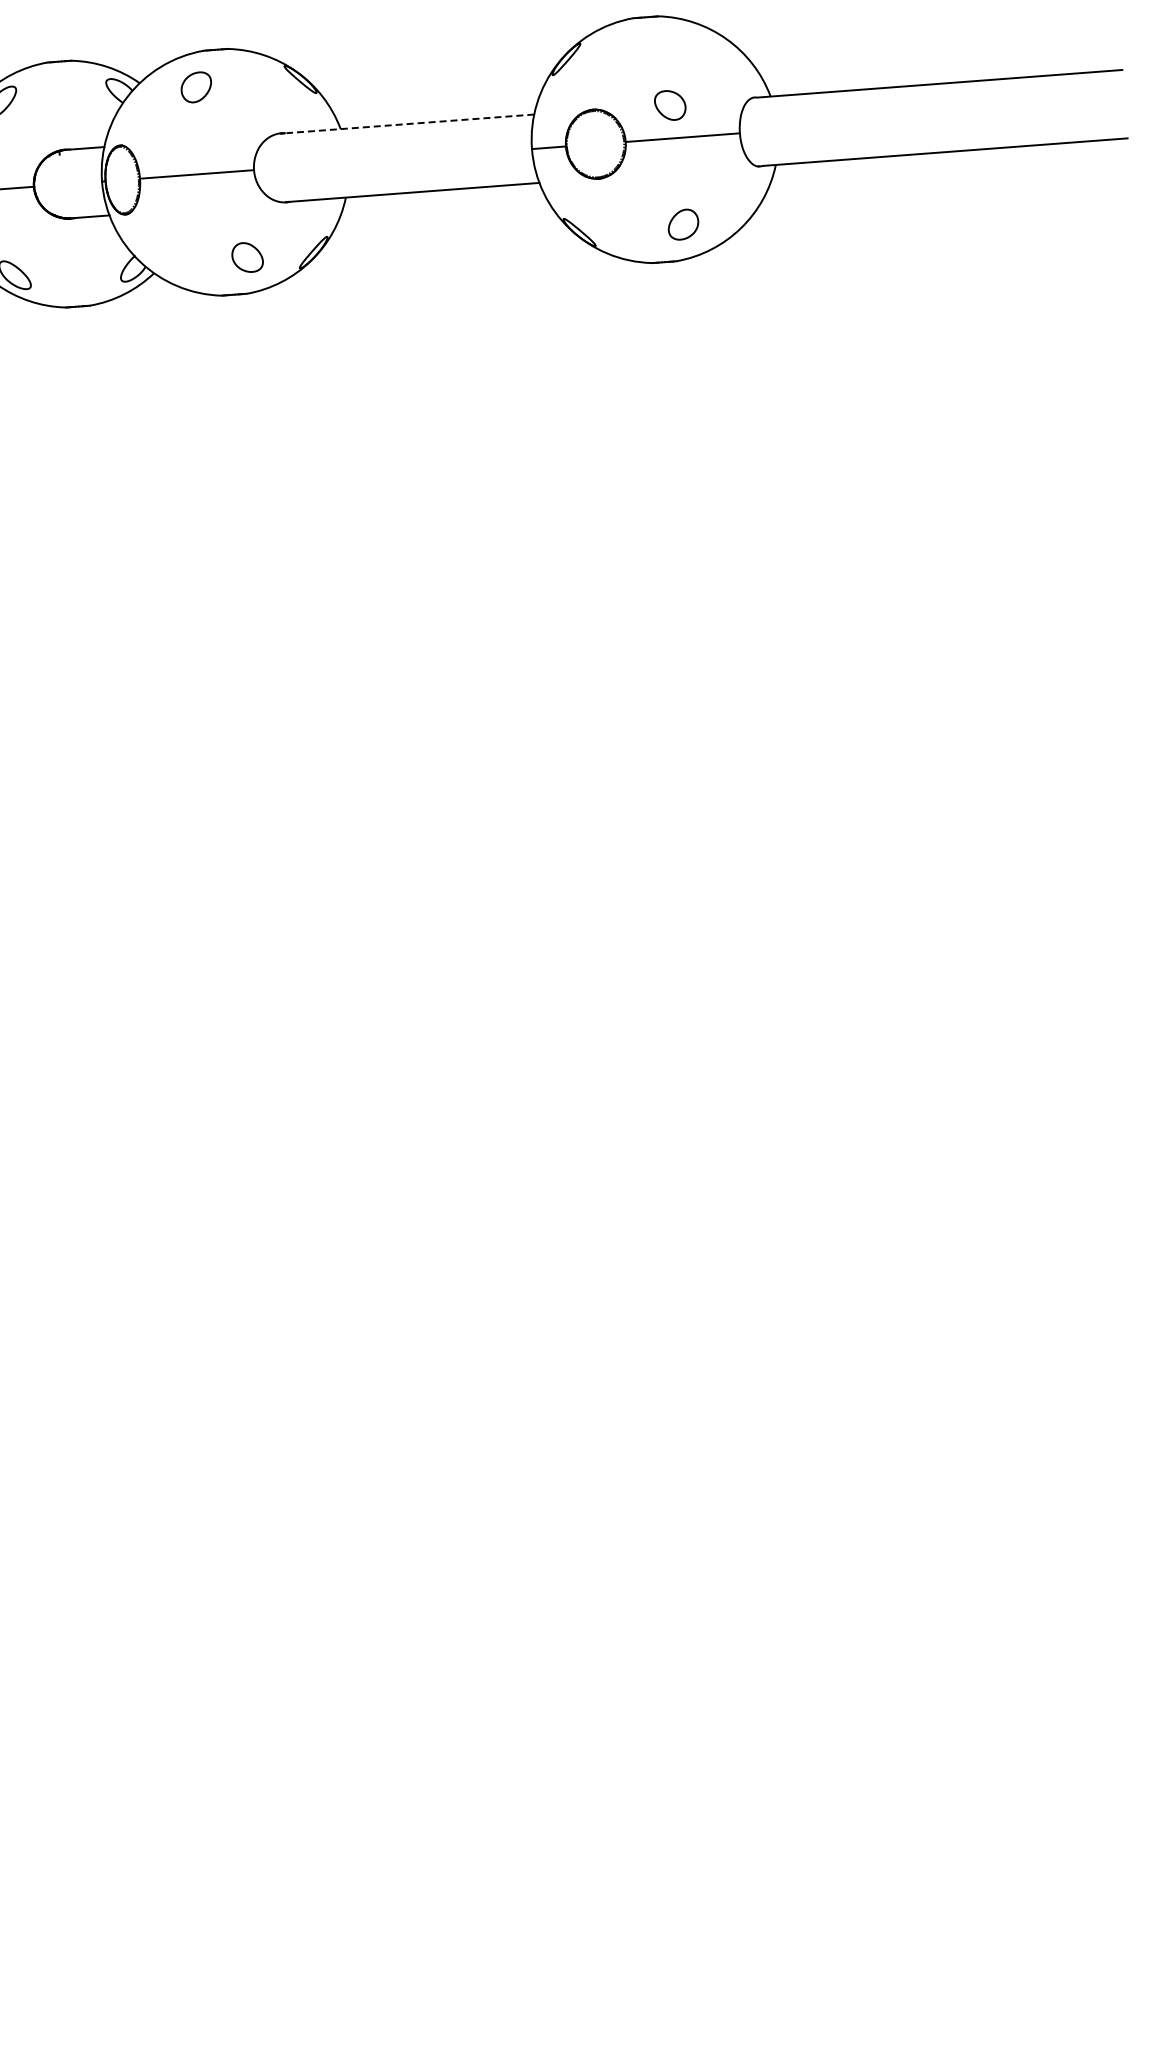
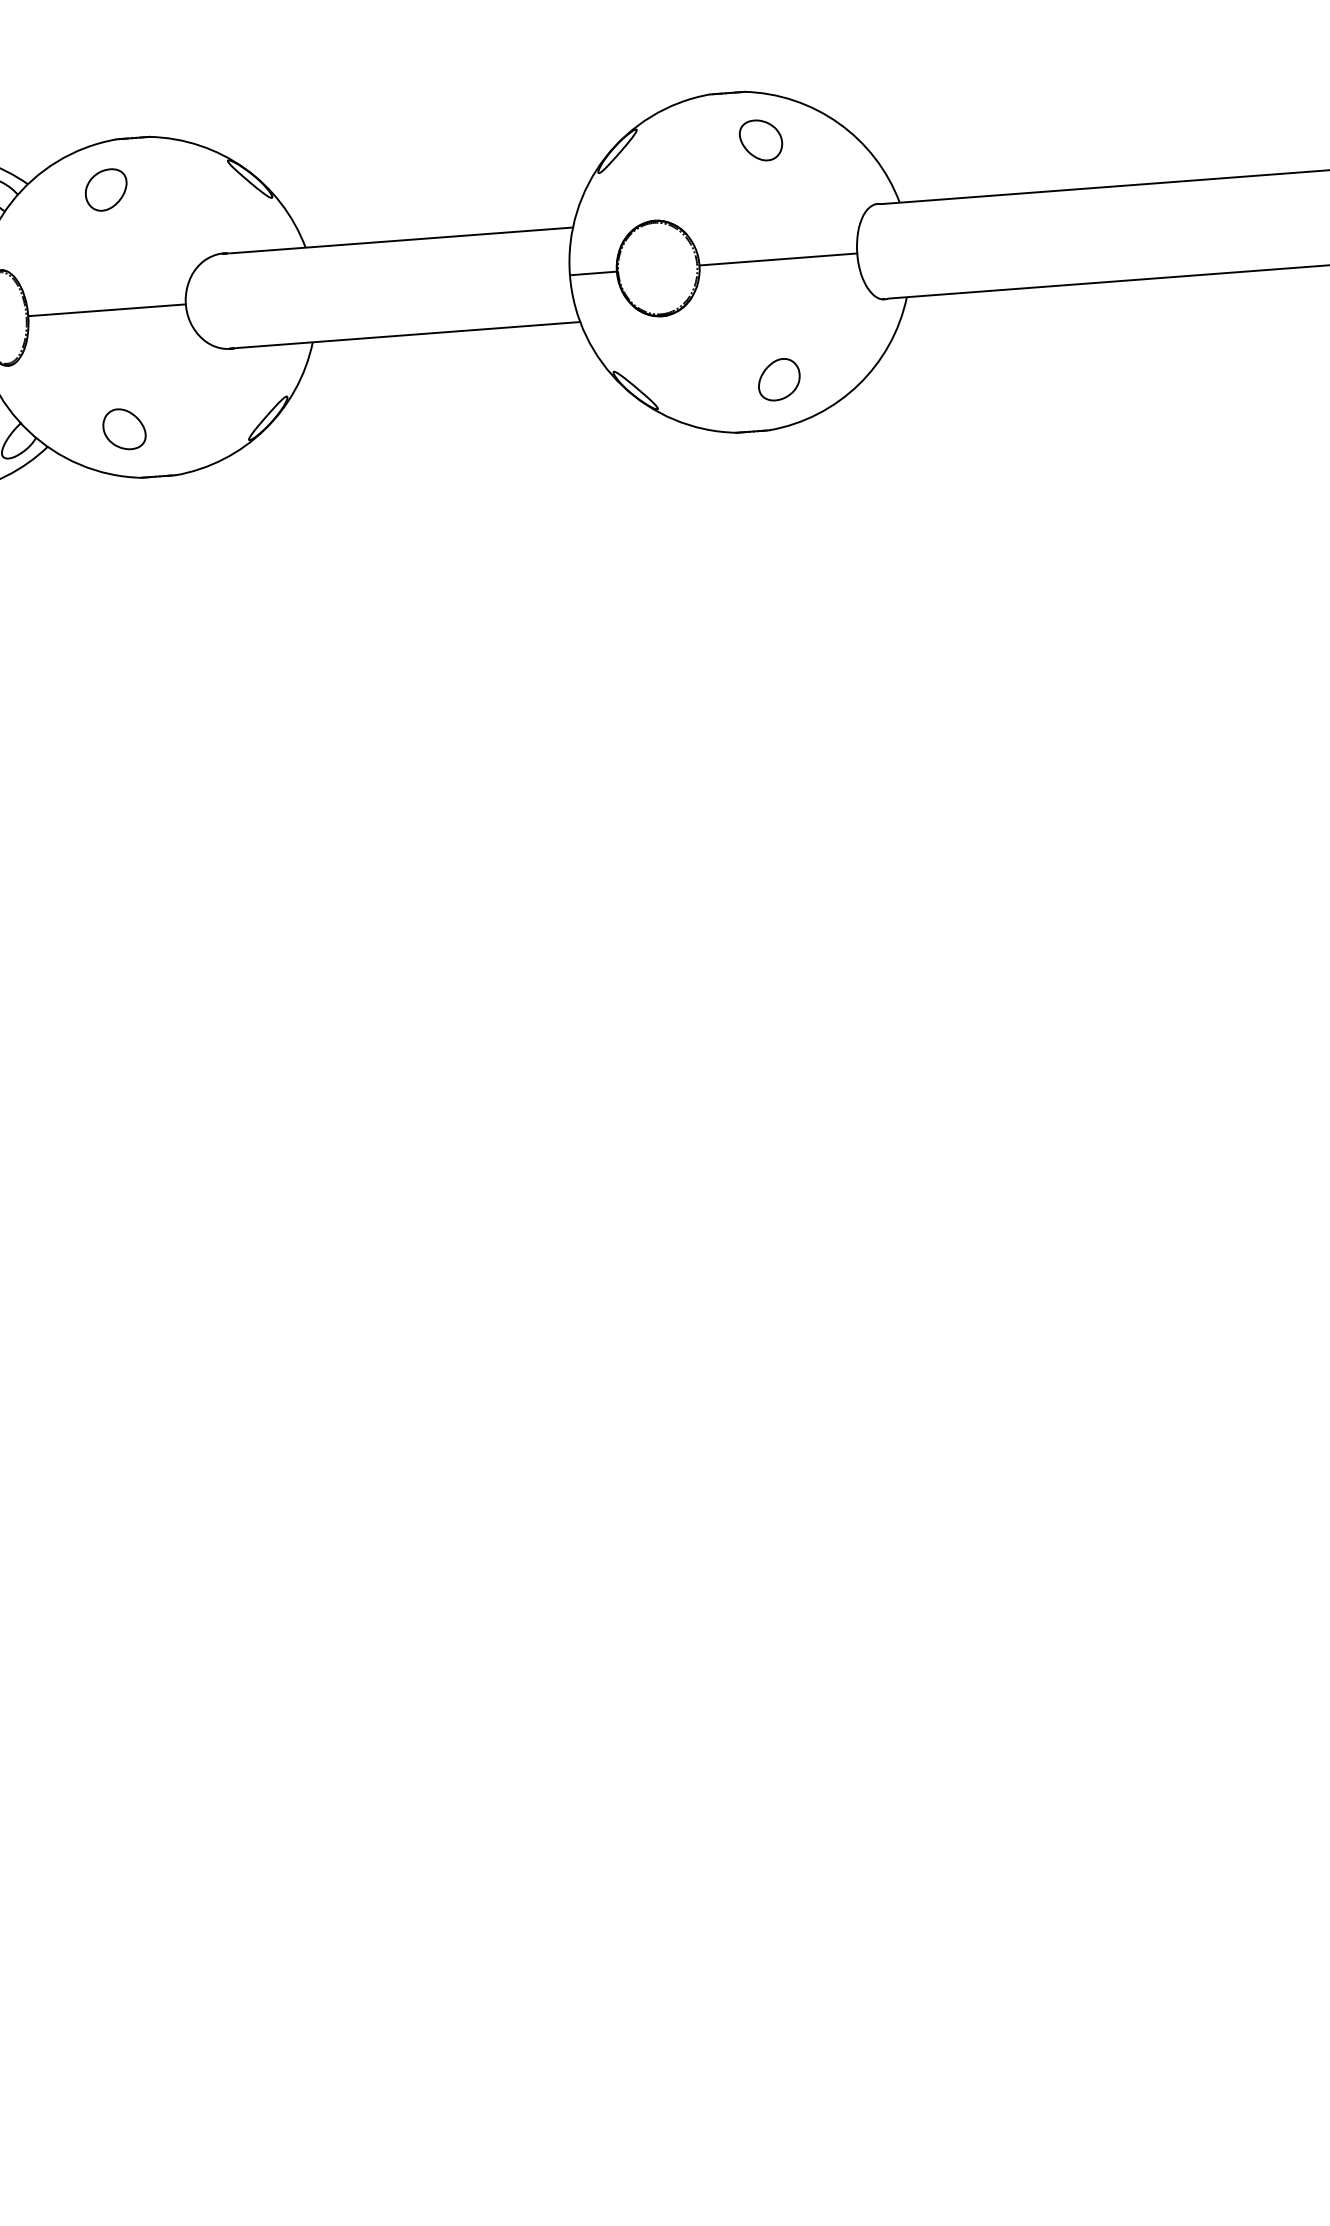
part: (670, 105) -> (761, 140), moved
line: (409, 123) -> (400, 239), dashed -> solid
part: (247, 257) -> (124, 429), moved

